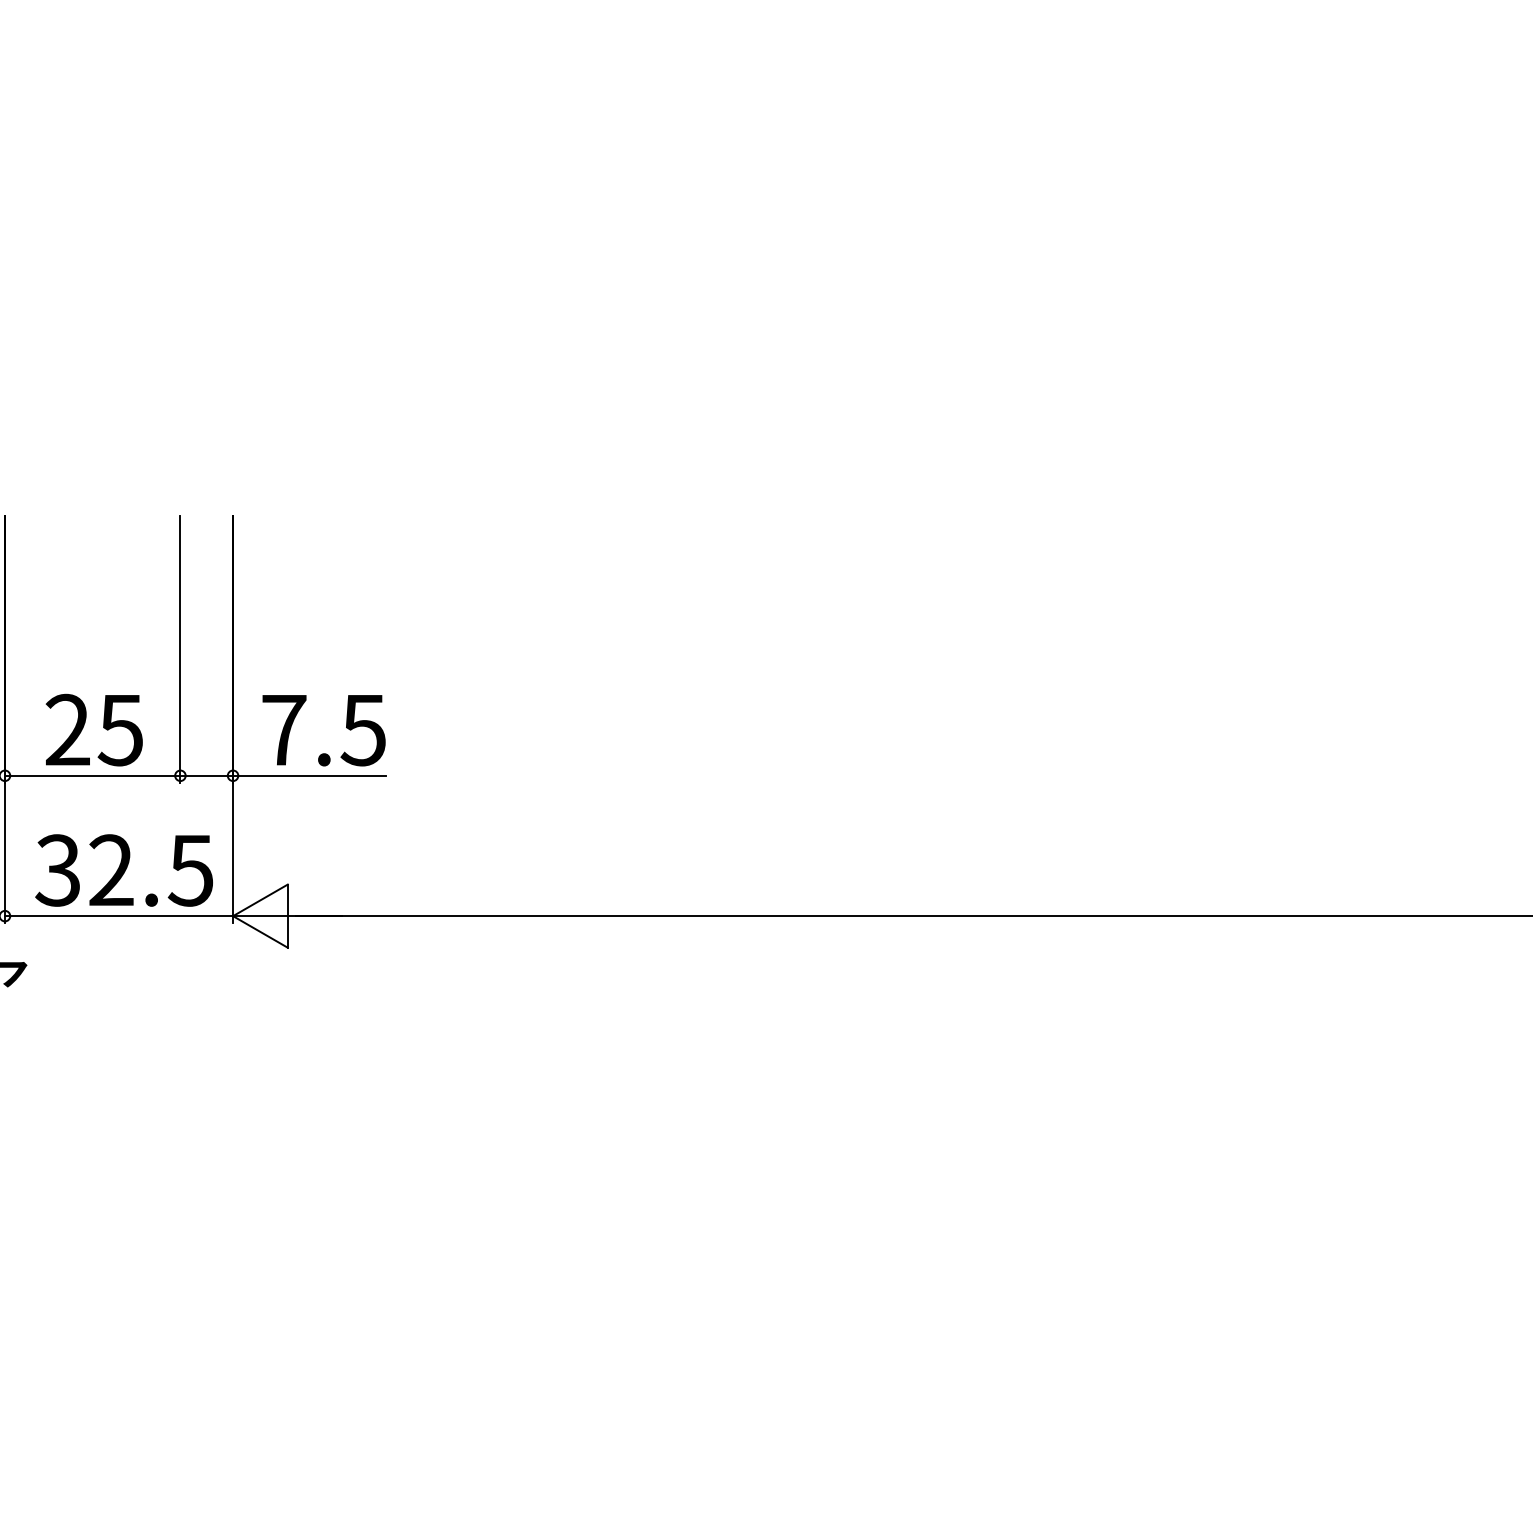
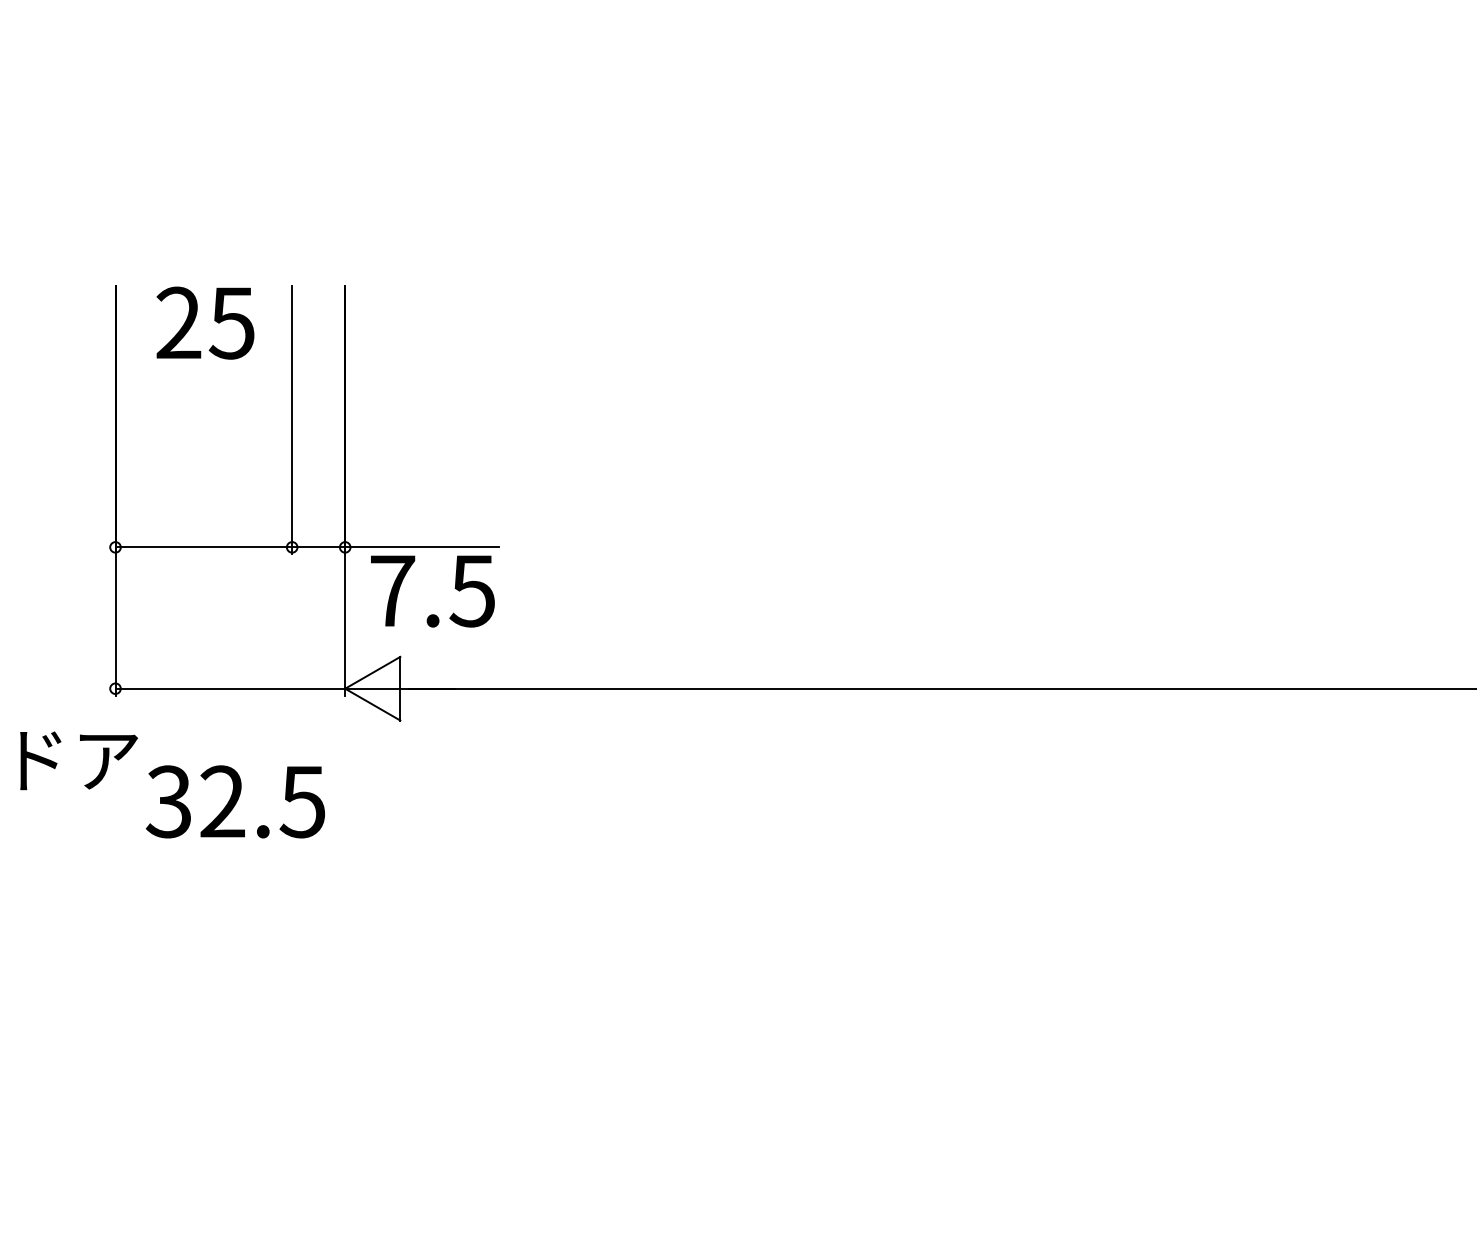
text: (93, 729) -> (204, 322), moved
text: (323, 730) -> (432, 591), moved
text: (123, 870) -> (234, 801), moved

